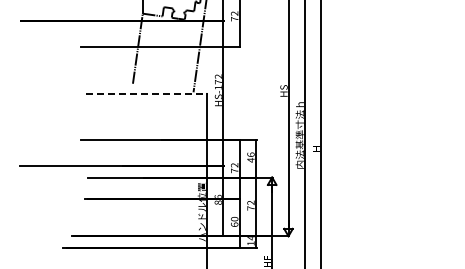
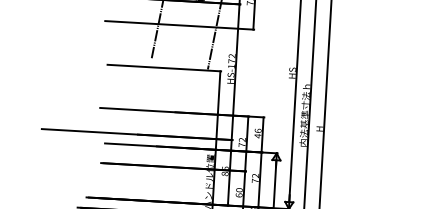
line: (146, 93) -> (163, 68), dashed -> solid

